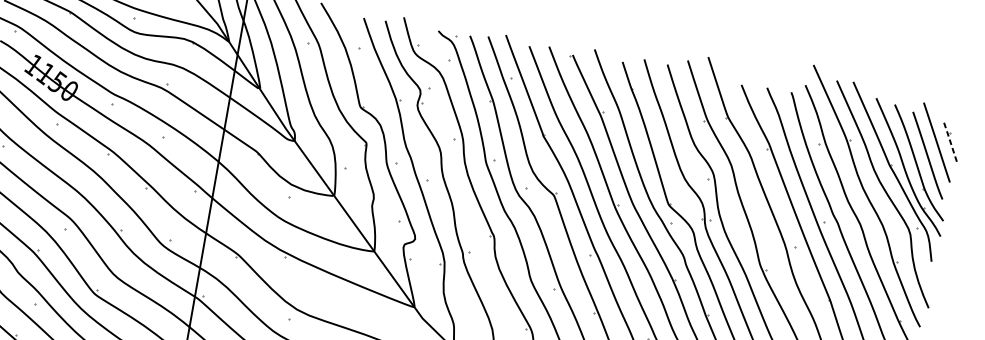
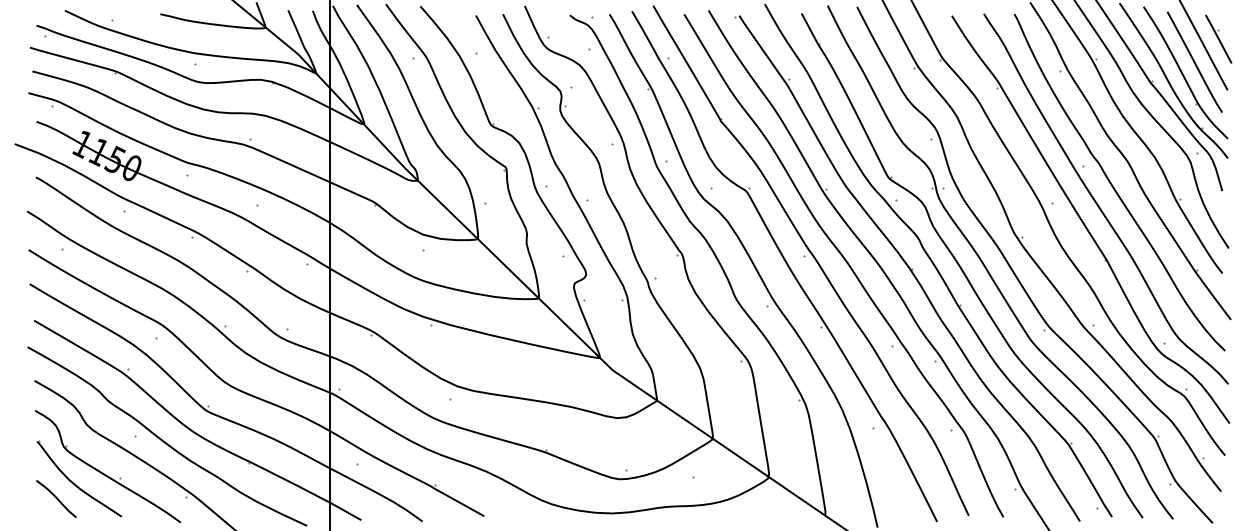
line: (949, 140) -> (1218, 38), dashed -> solid

